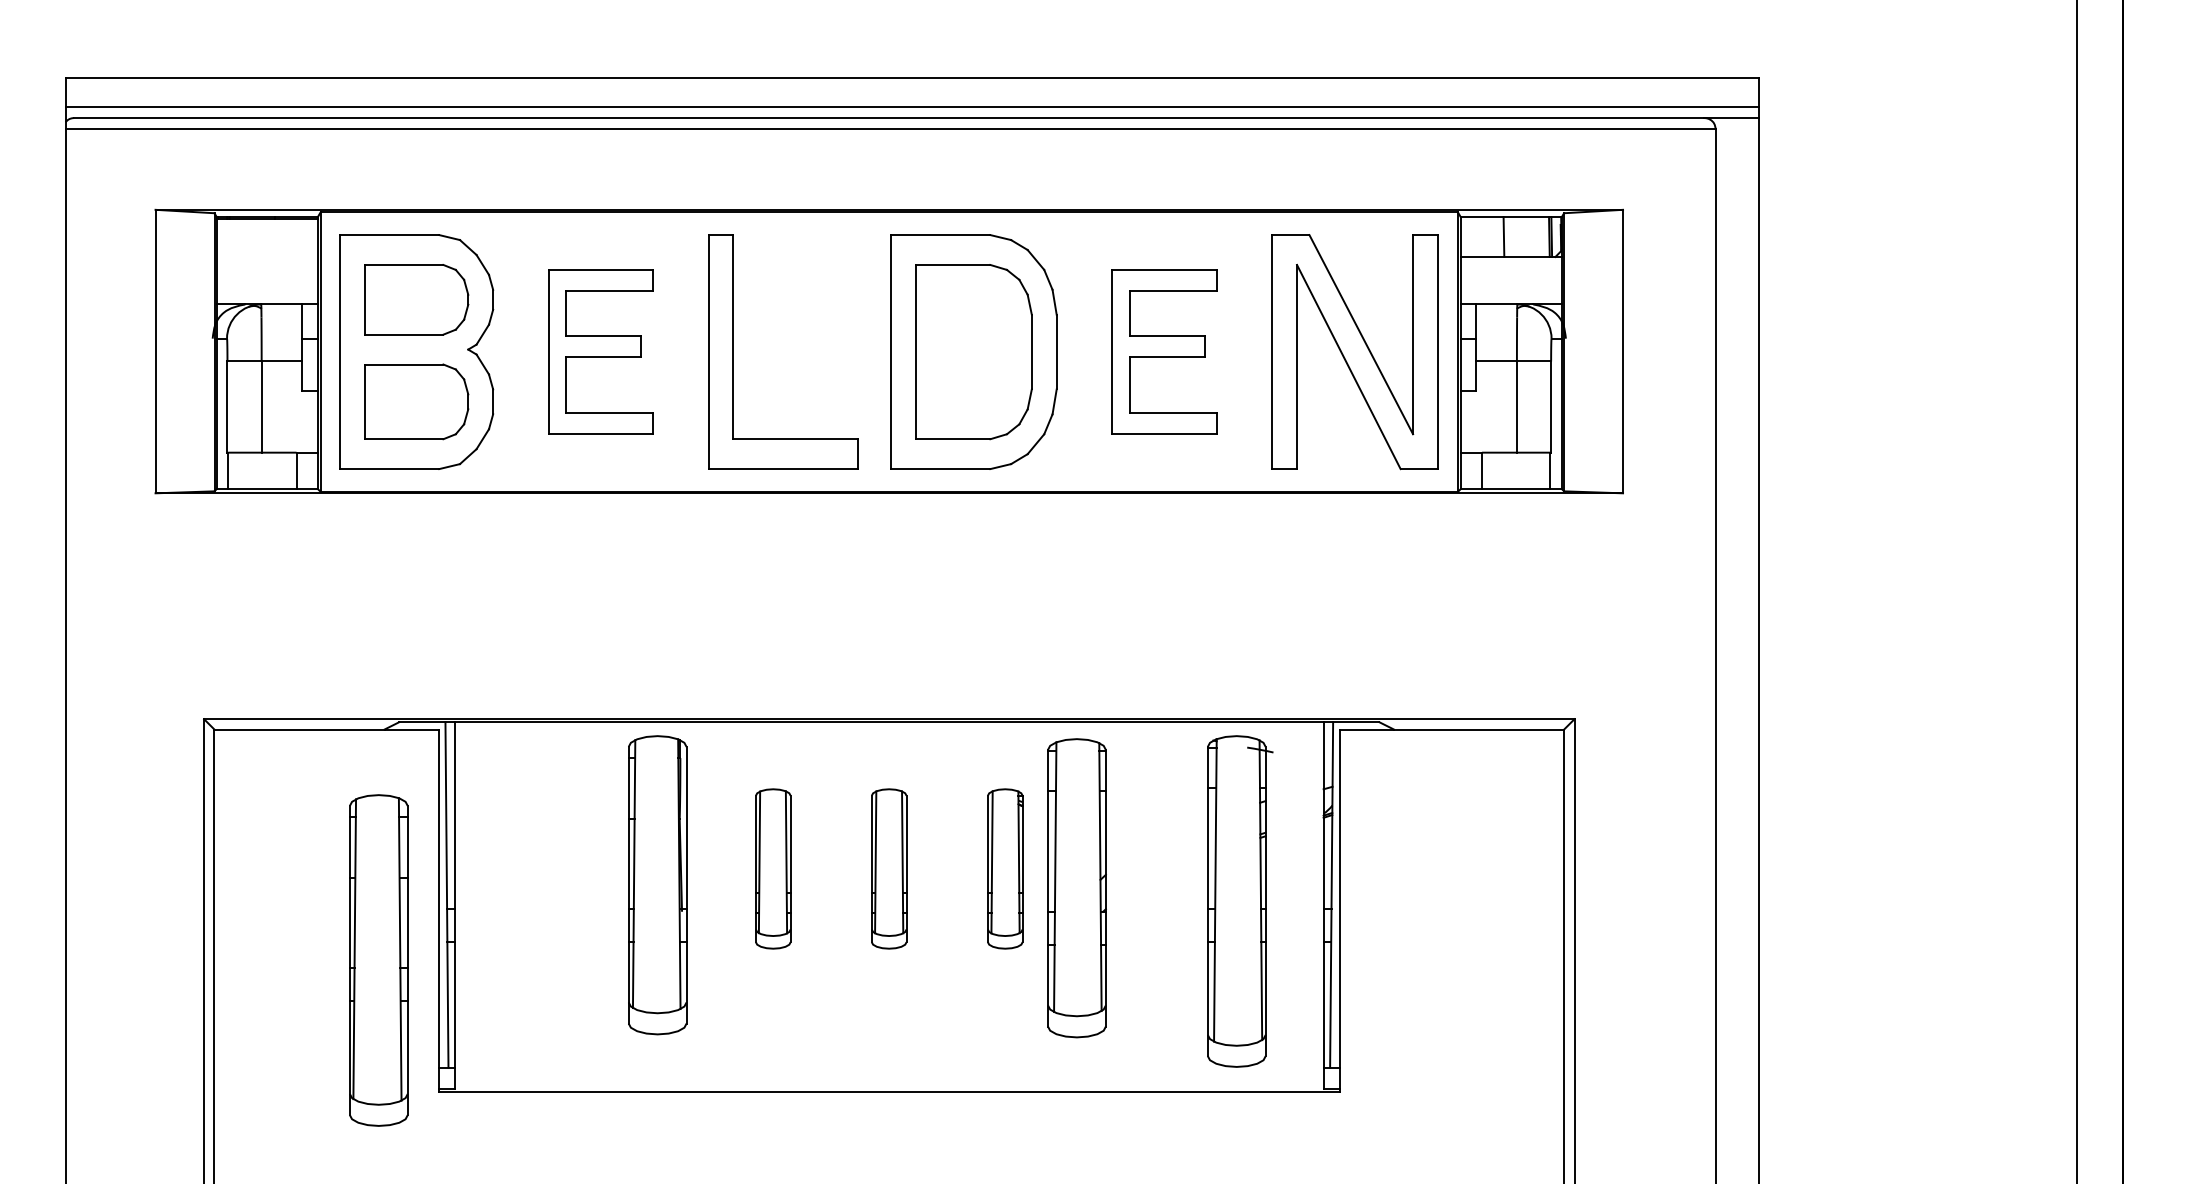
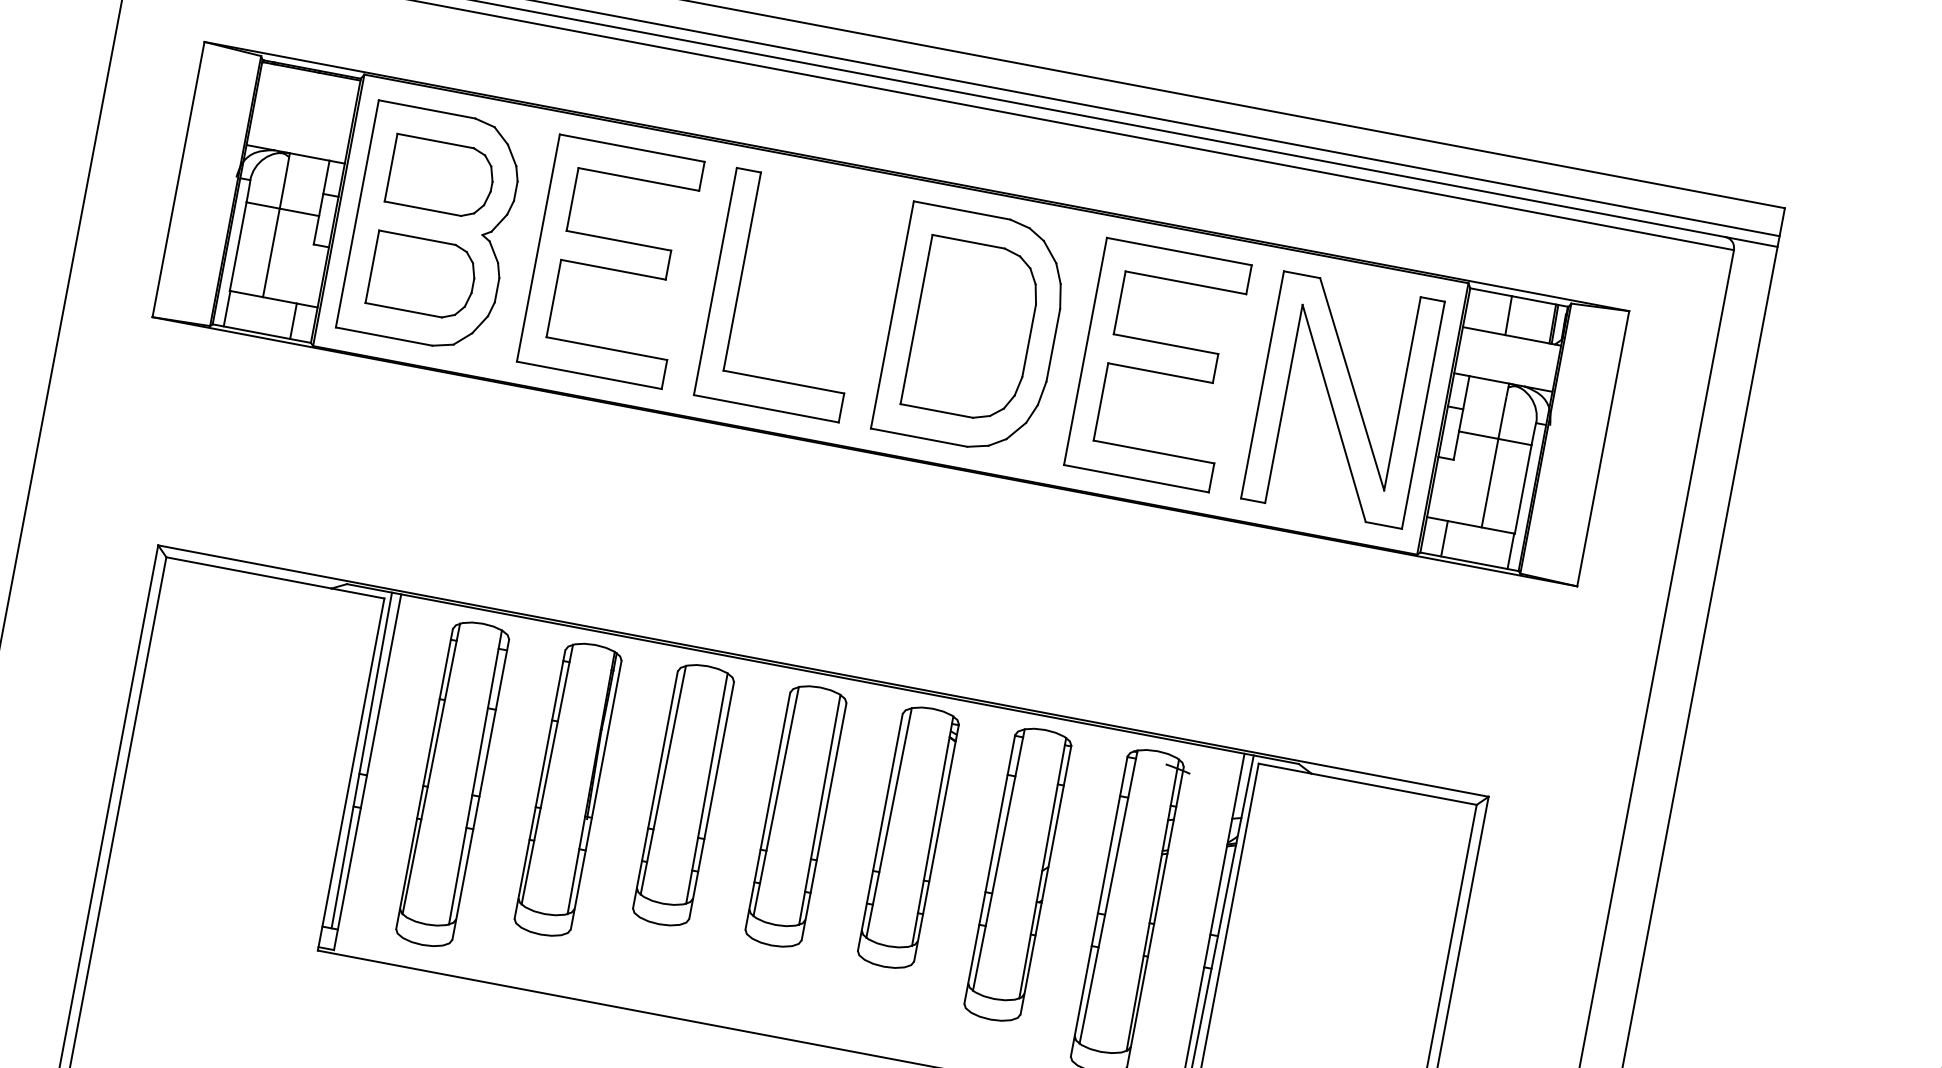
part: (600, 351) -> (610, 261), size x1.43
part: (1164, 351) -> (1158, 364), size x1.43
part: (772, 868) -> (682, 794), size x1.67
part: (888, 868) -> (795, 815), size x1.67
part: (1005, 868) -> (908, 837), size x1.67
part: (1076, 888) -> (1017, 874), moved
part: (378, 960) -> (452, 784), moved

